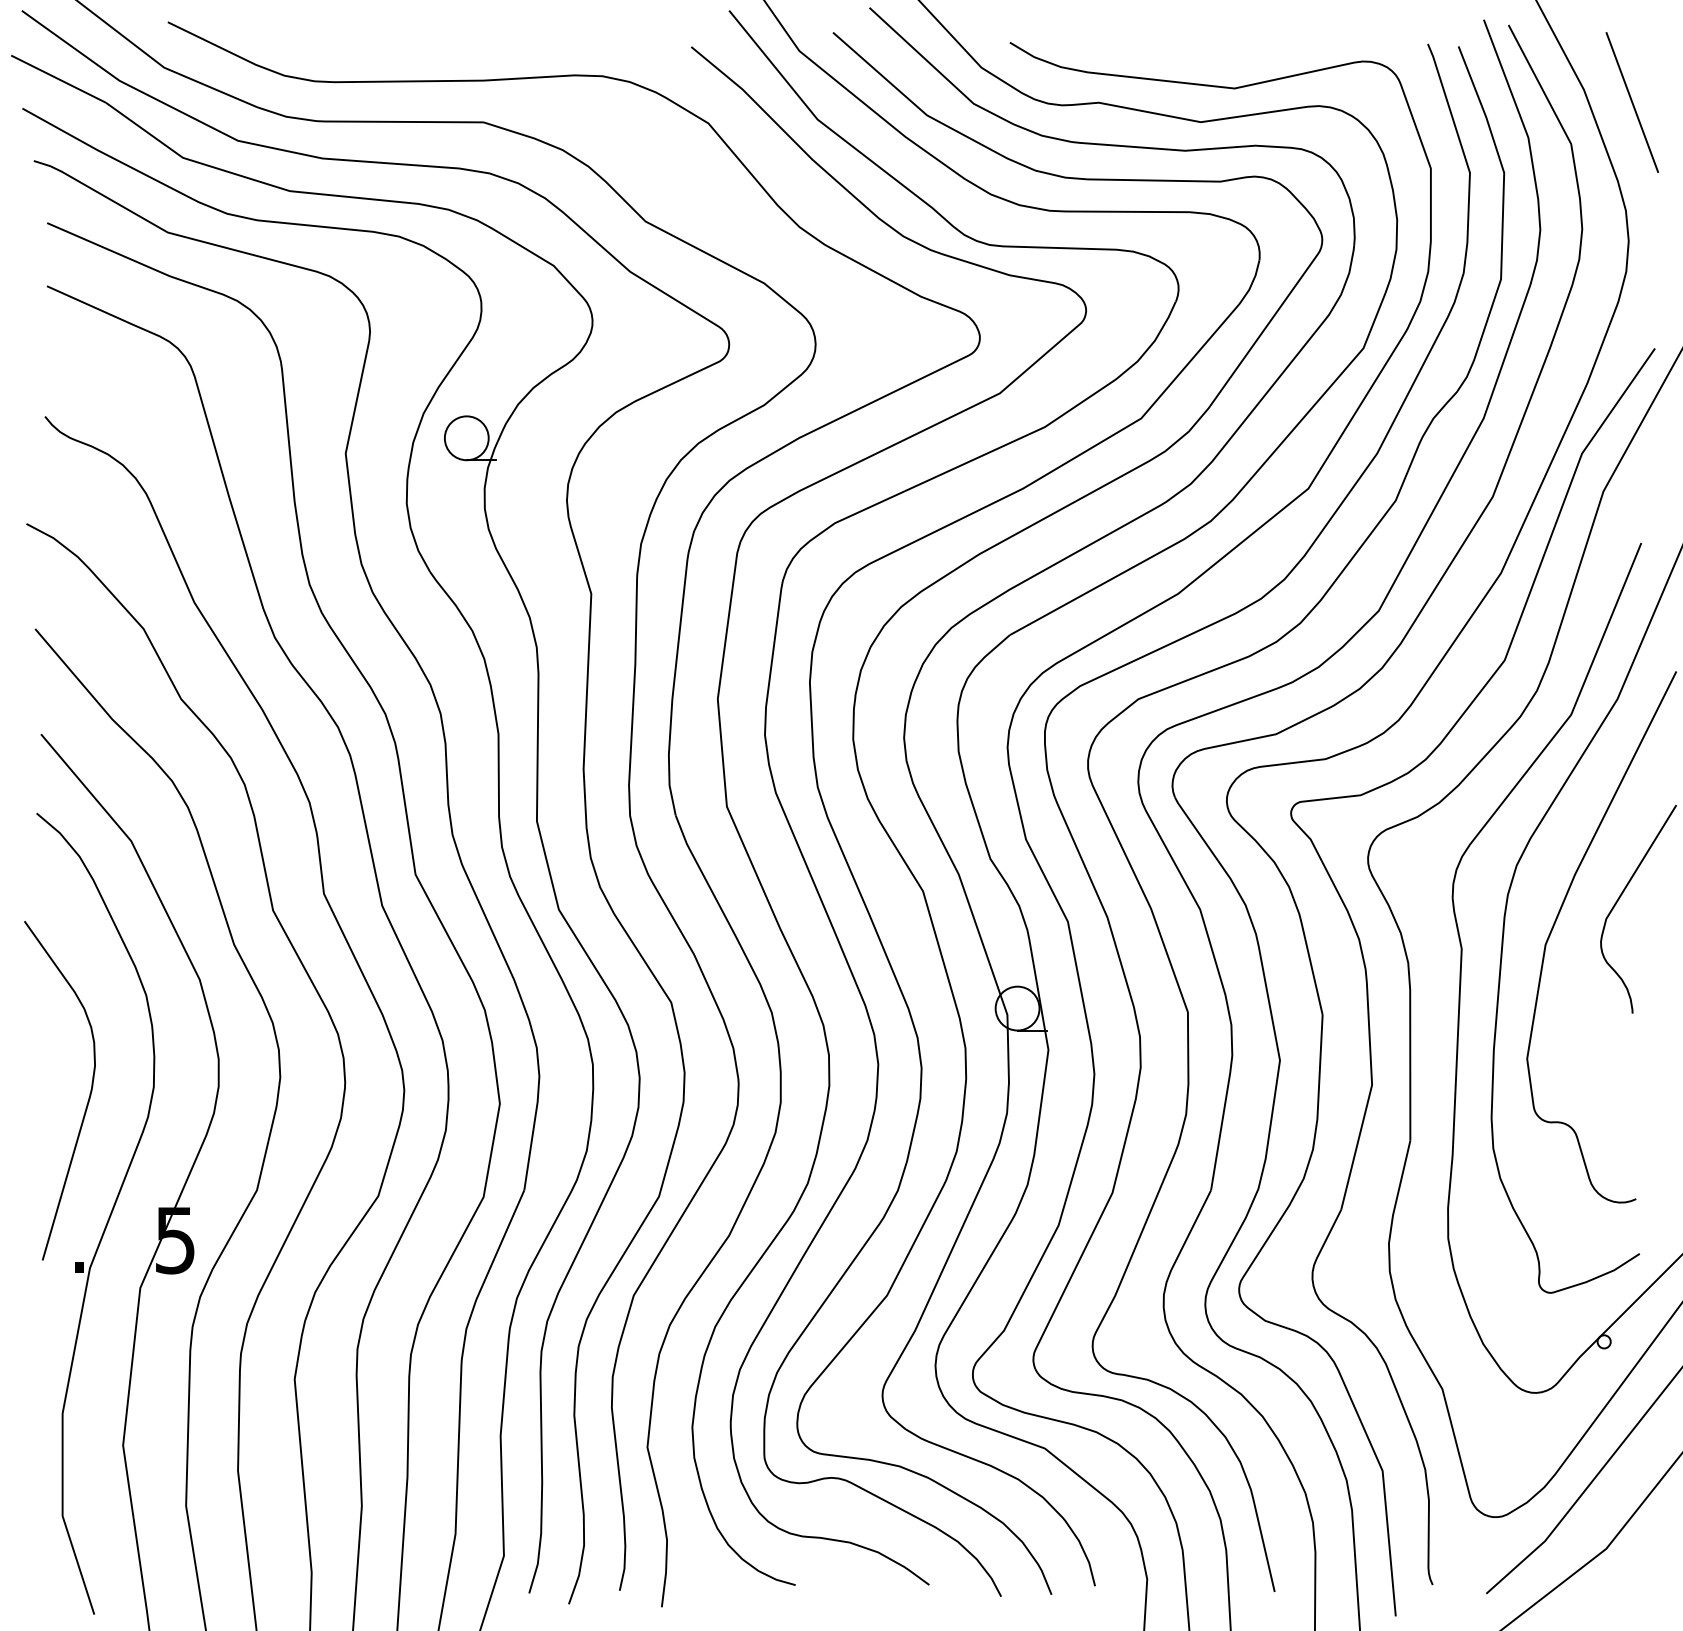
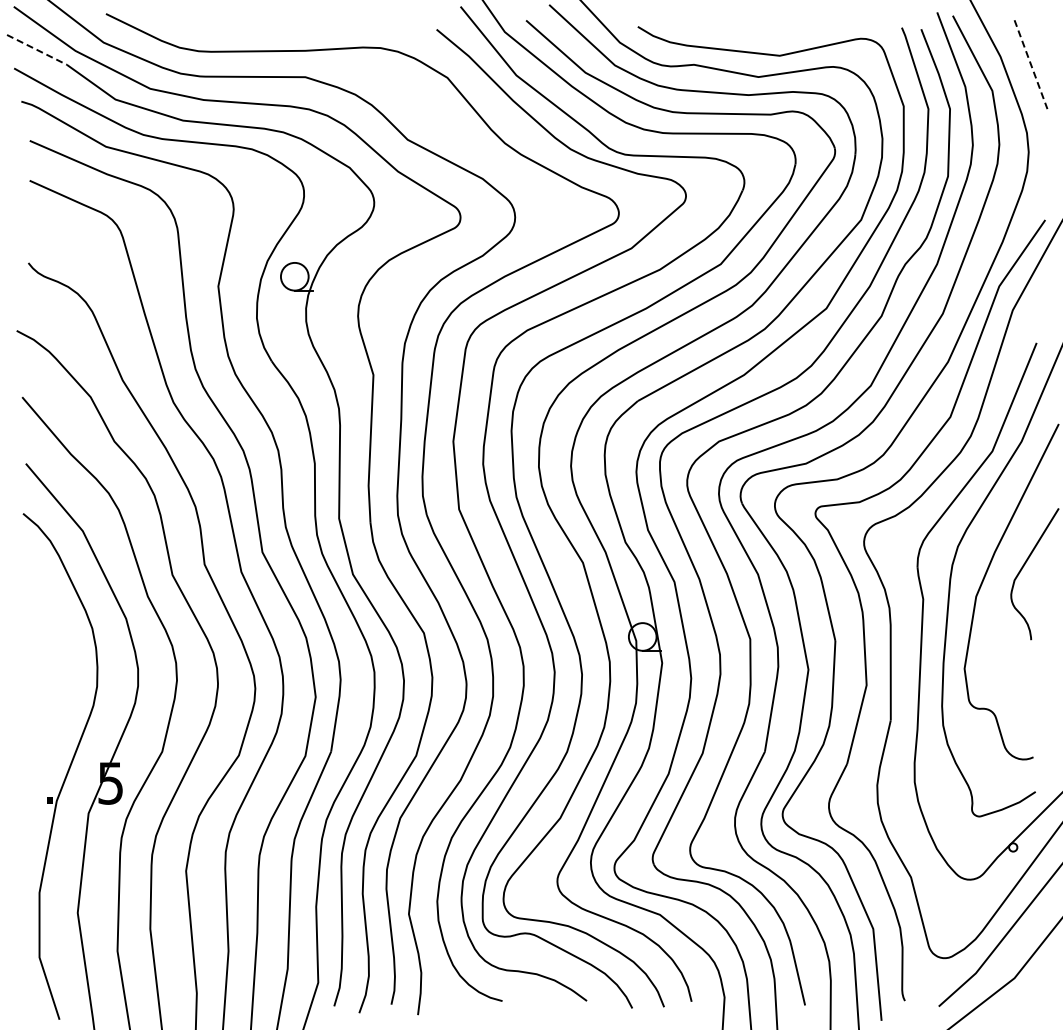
line: (59, 80) -> (37, 50), solid -> dashed
line: (1633, 103) -> (1031, 65), solid -> dashed
curve: (87, 1096) -> (55, 692), removed

